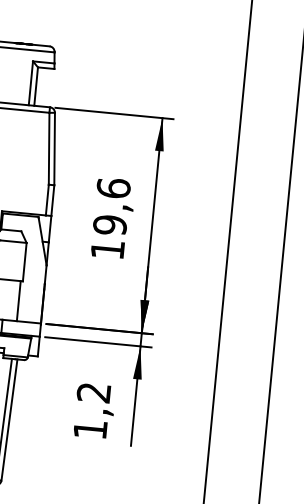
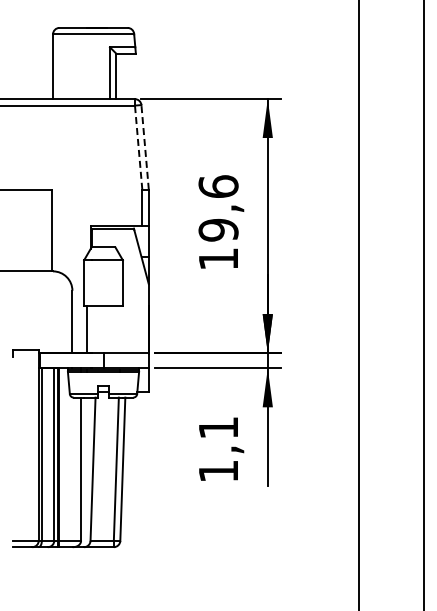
line: (49, 148) -> (138, 147), solid -> dashed
line: (54, 149) -> (145, 147), solid -> dashed
line: (18, 300) -> (120, 328), removed
text: (93, 392) -> (217, 427), 1,2 -> 1,1

